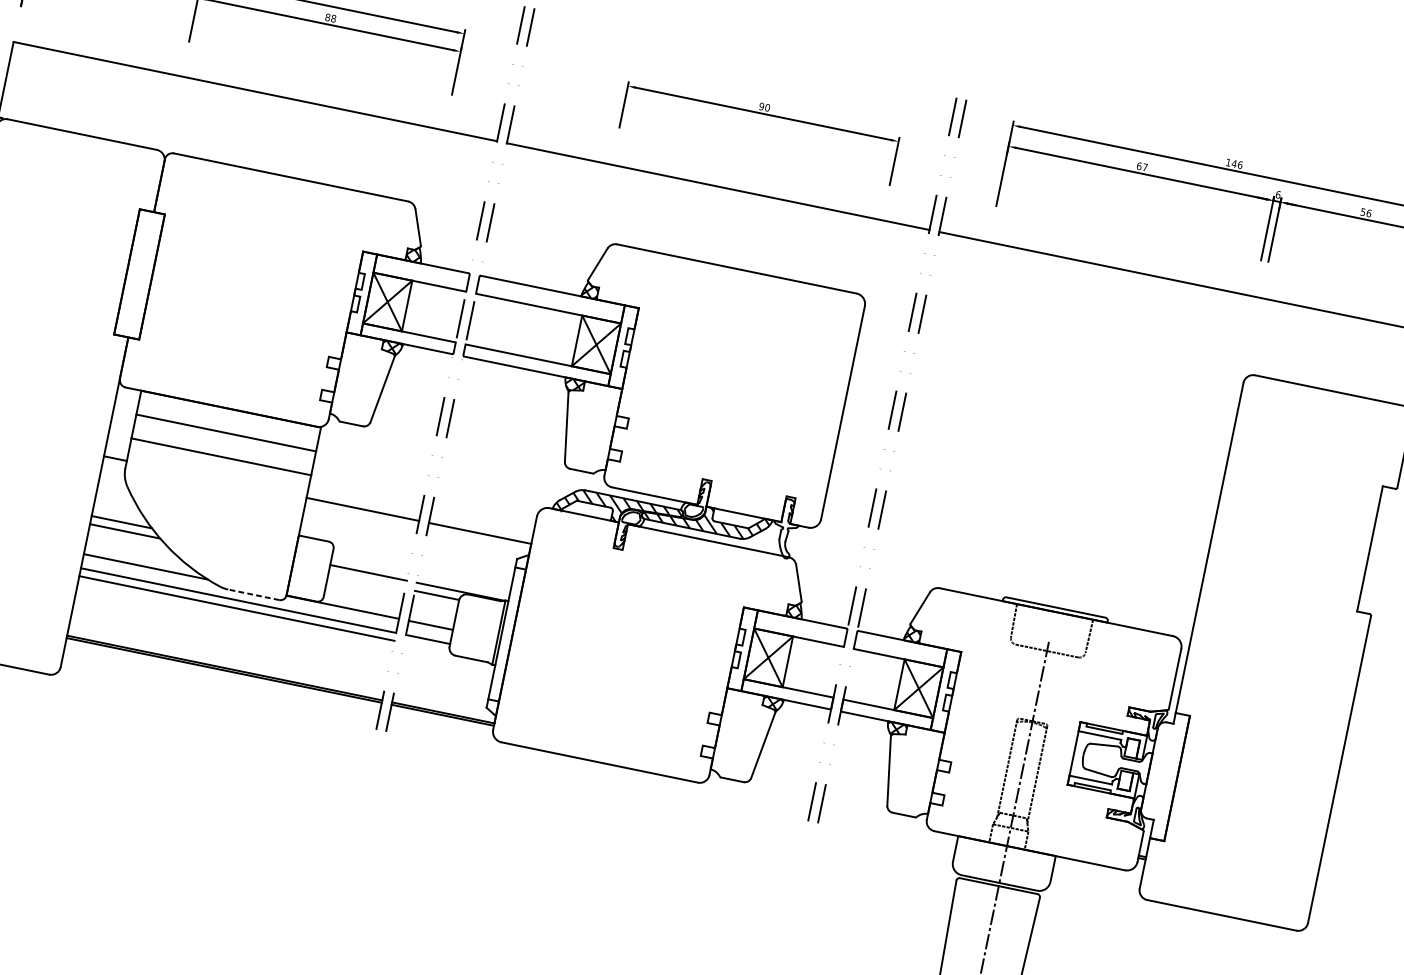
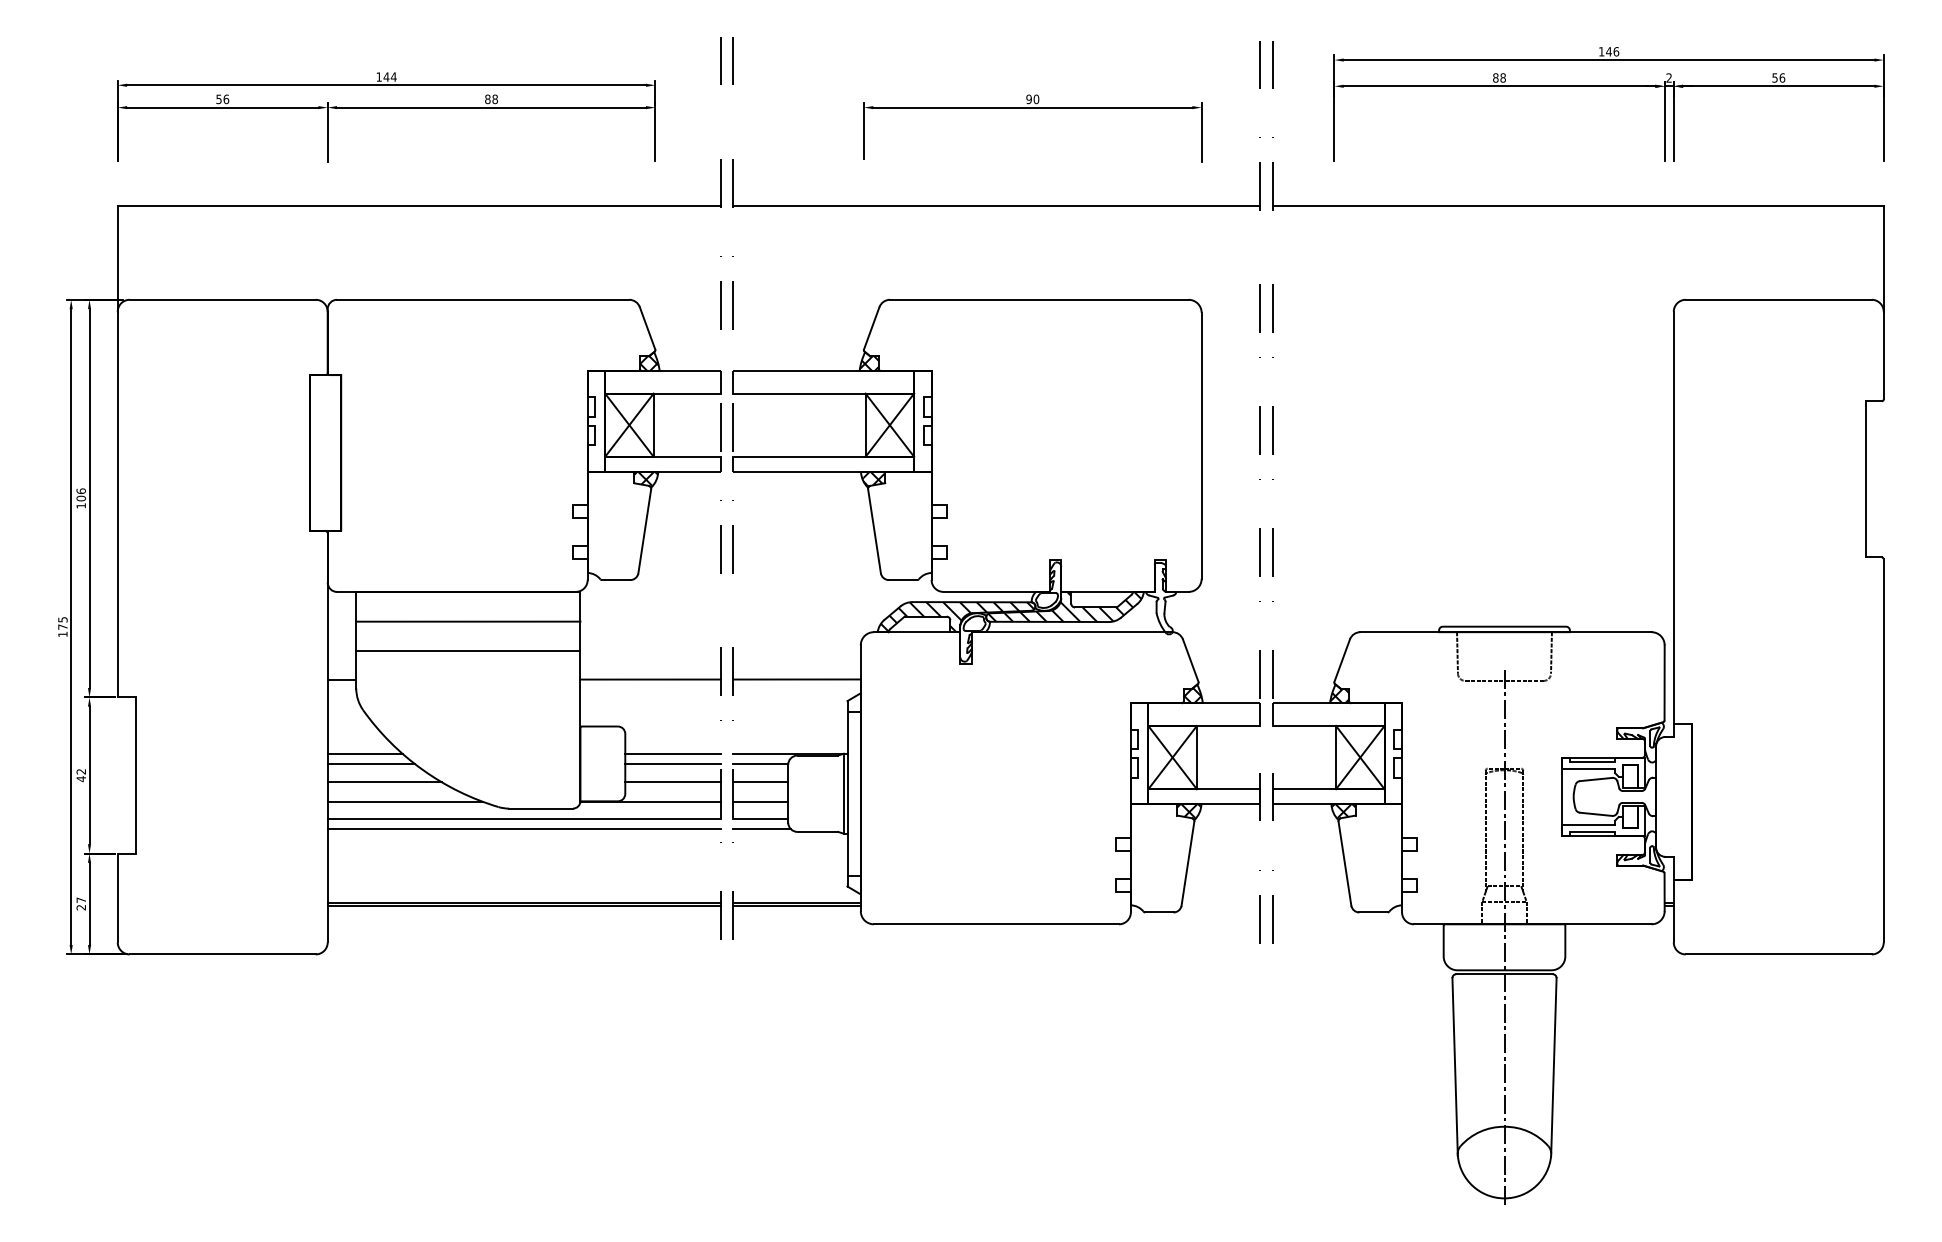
text: (1142, 166) -> (1499, 77), 67 -> 88
text: (1278, 194) -> (1669, 77), 6 -> 2
line: (132, 548) -> (384, 782), added
line: (366, 581) -> (672, 764), added
line: (254, 594) -> (541, 808), dashed -> solid
line: (363, 595) -> (672, 782), added
line: (433, 609) -> (760, 782), added
line: (427, 647) -> (761, 829), added

